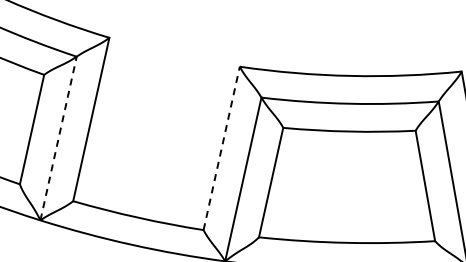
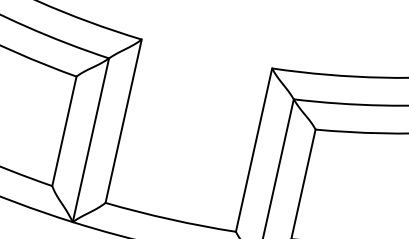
line: (58, 138) -> (90, 140), dashed -> solid
line: (221, 148) -> (253, 150), dashed -> solid

